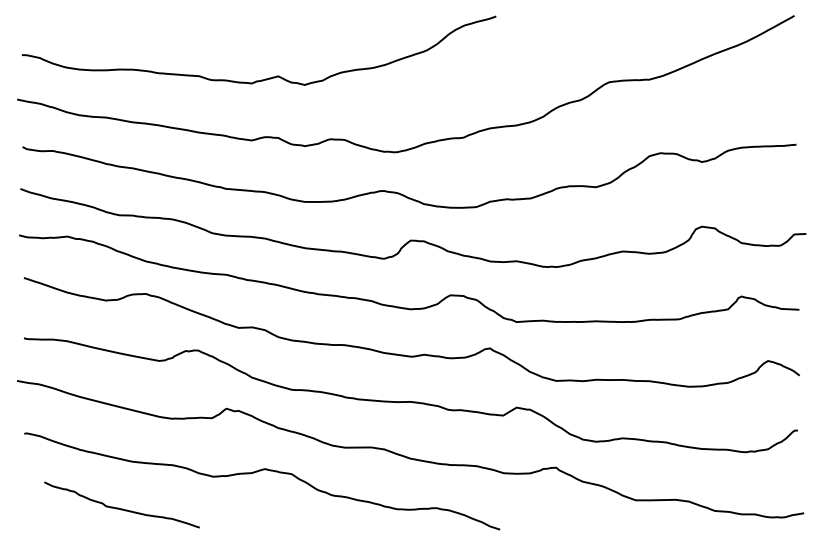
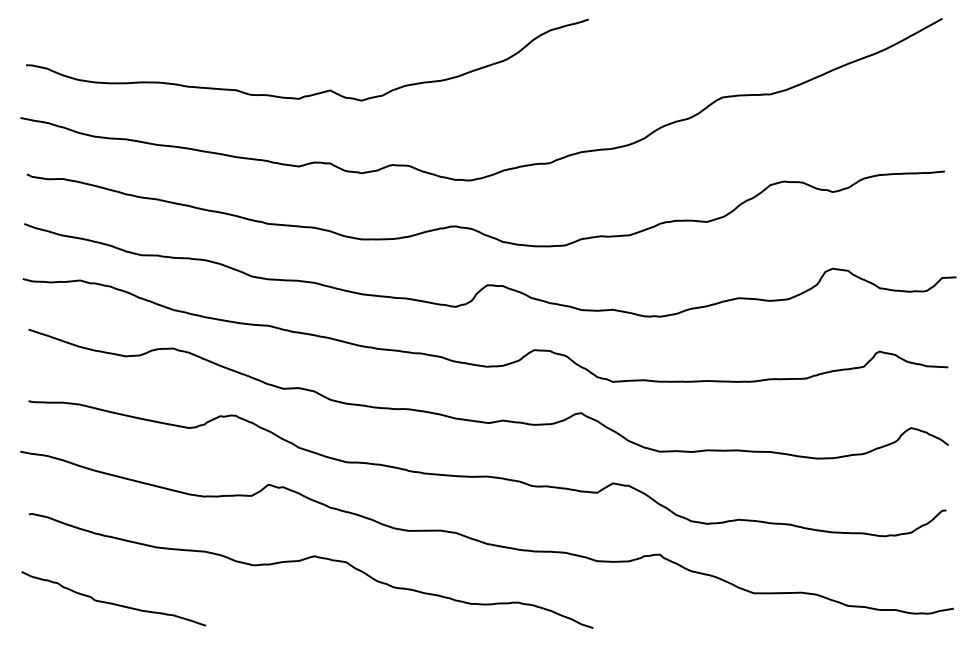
curve: (120, 508) -> (112, 602), moved

